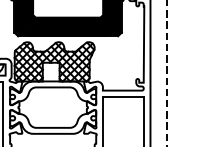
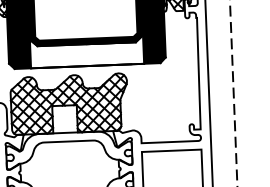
fill: (67, 26) -> (86, 51), removed

